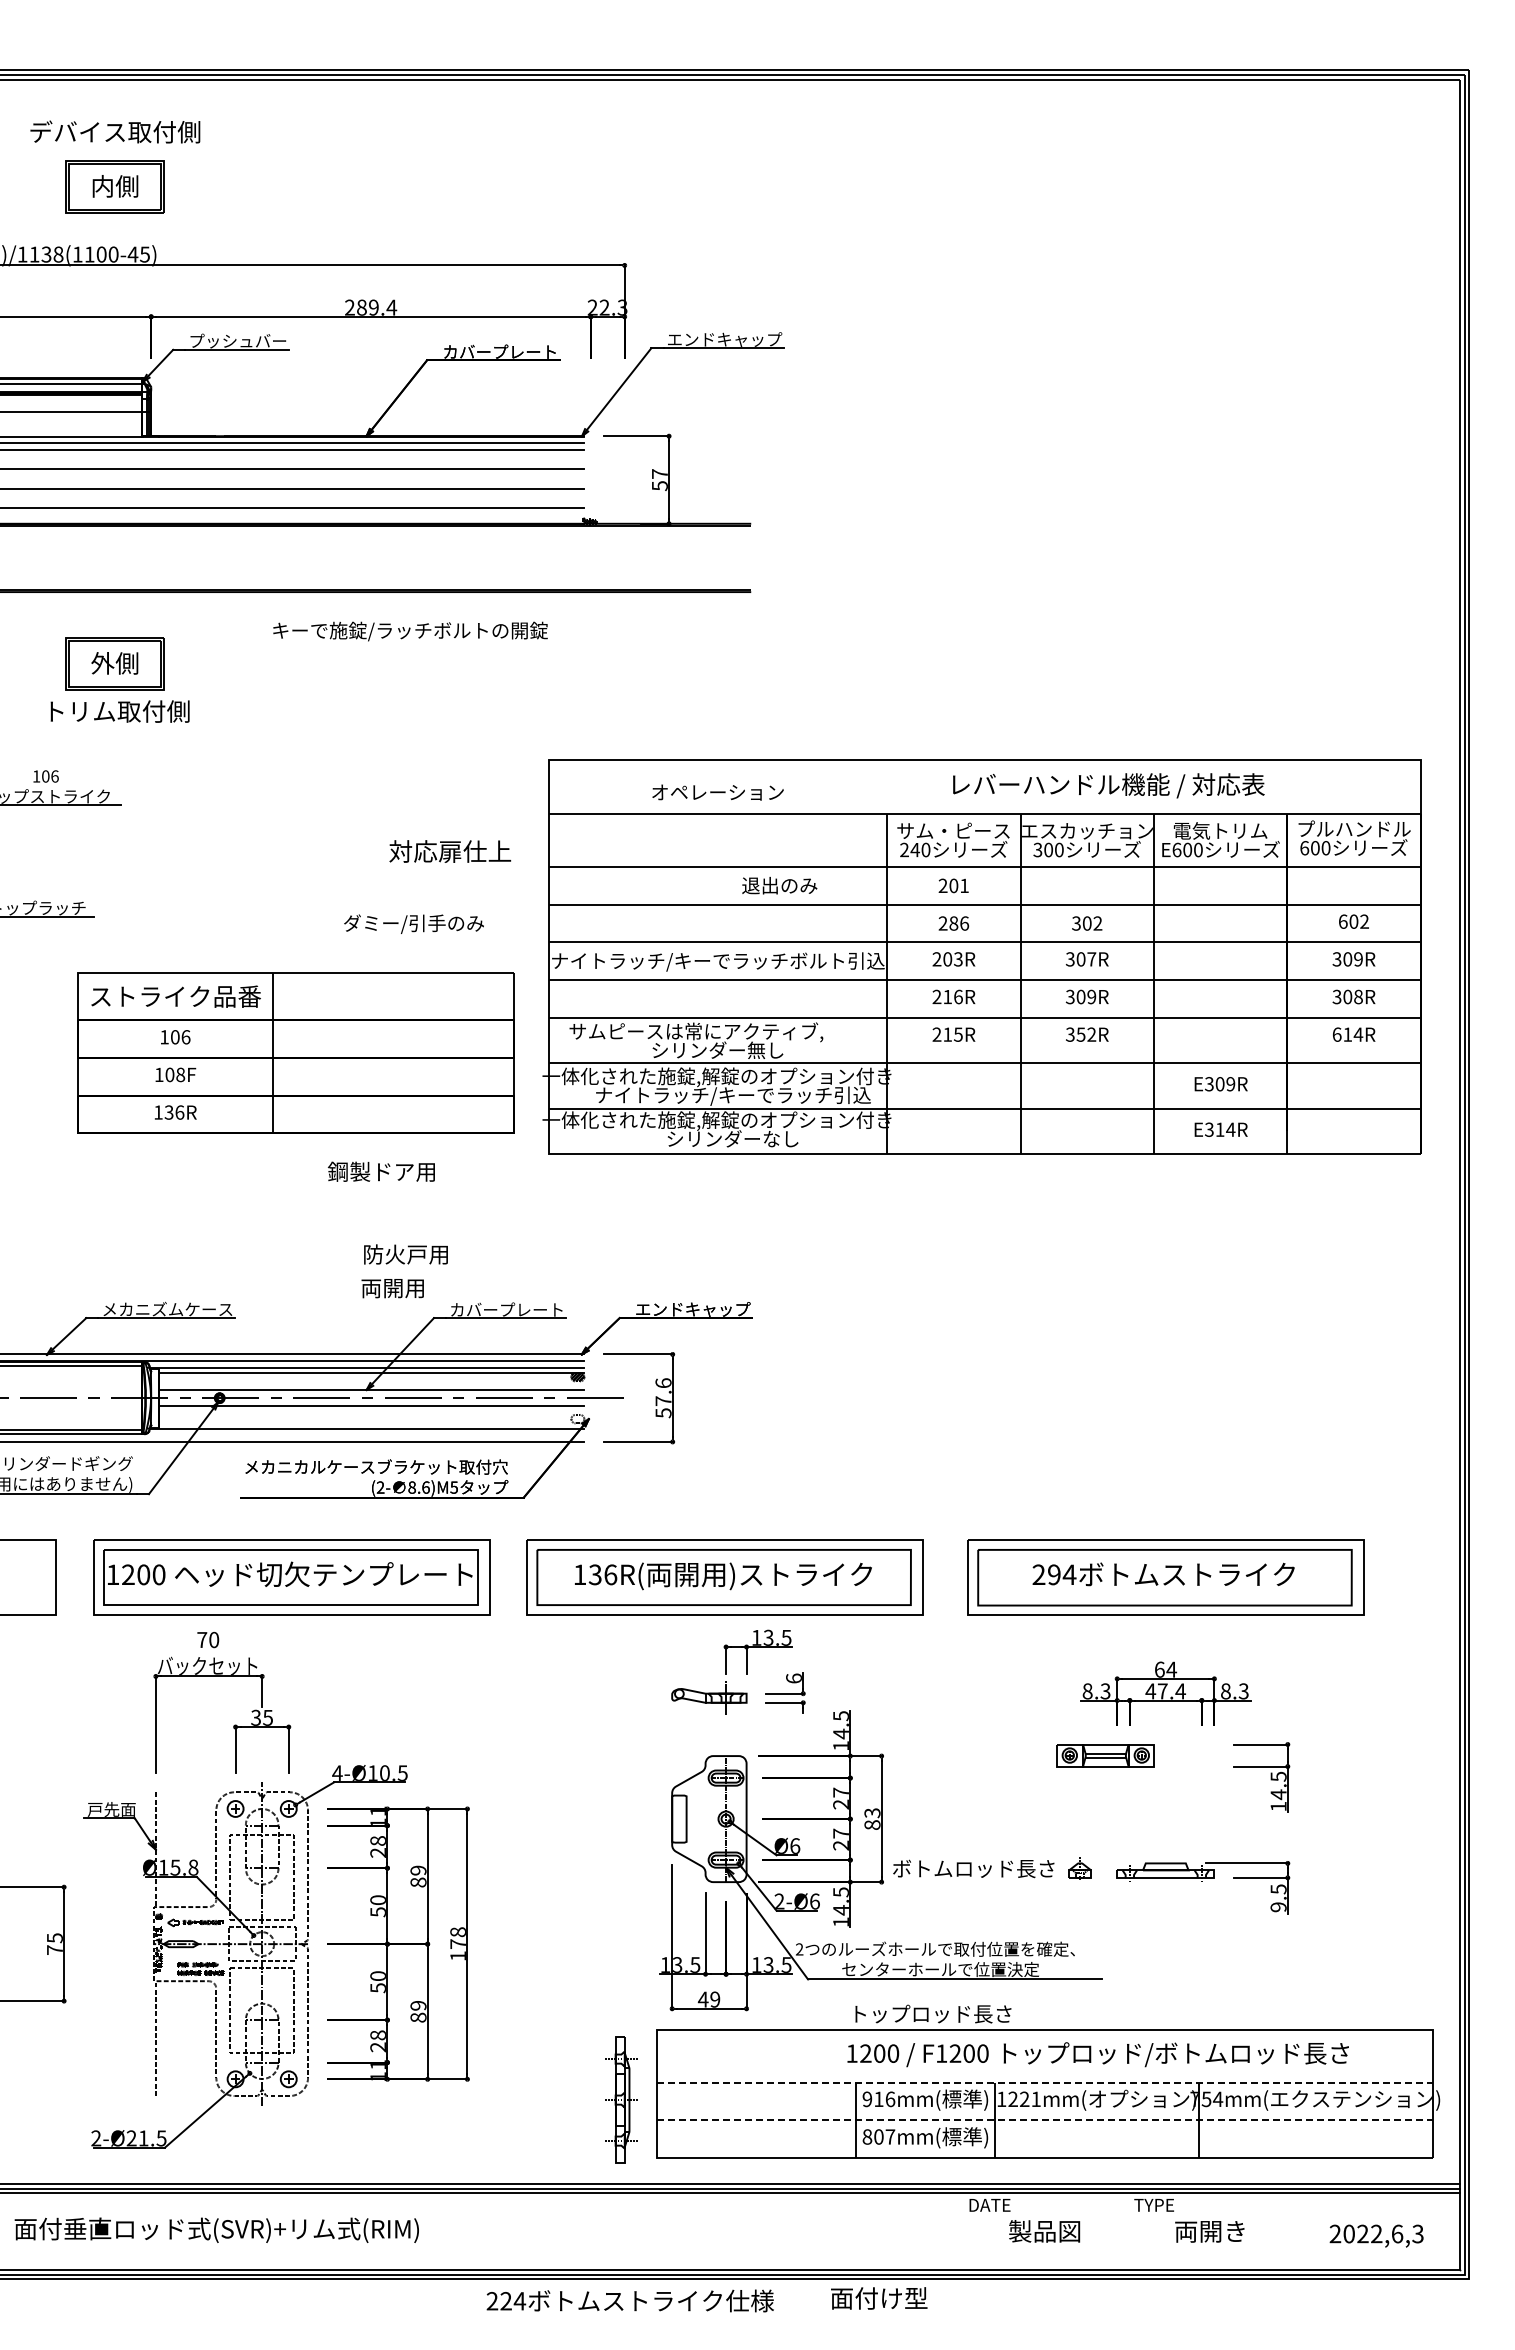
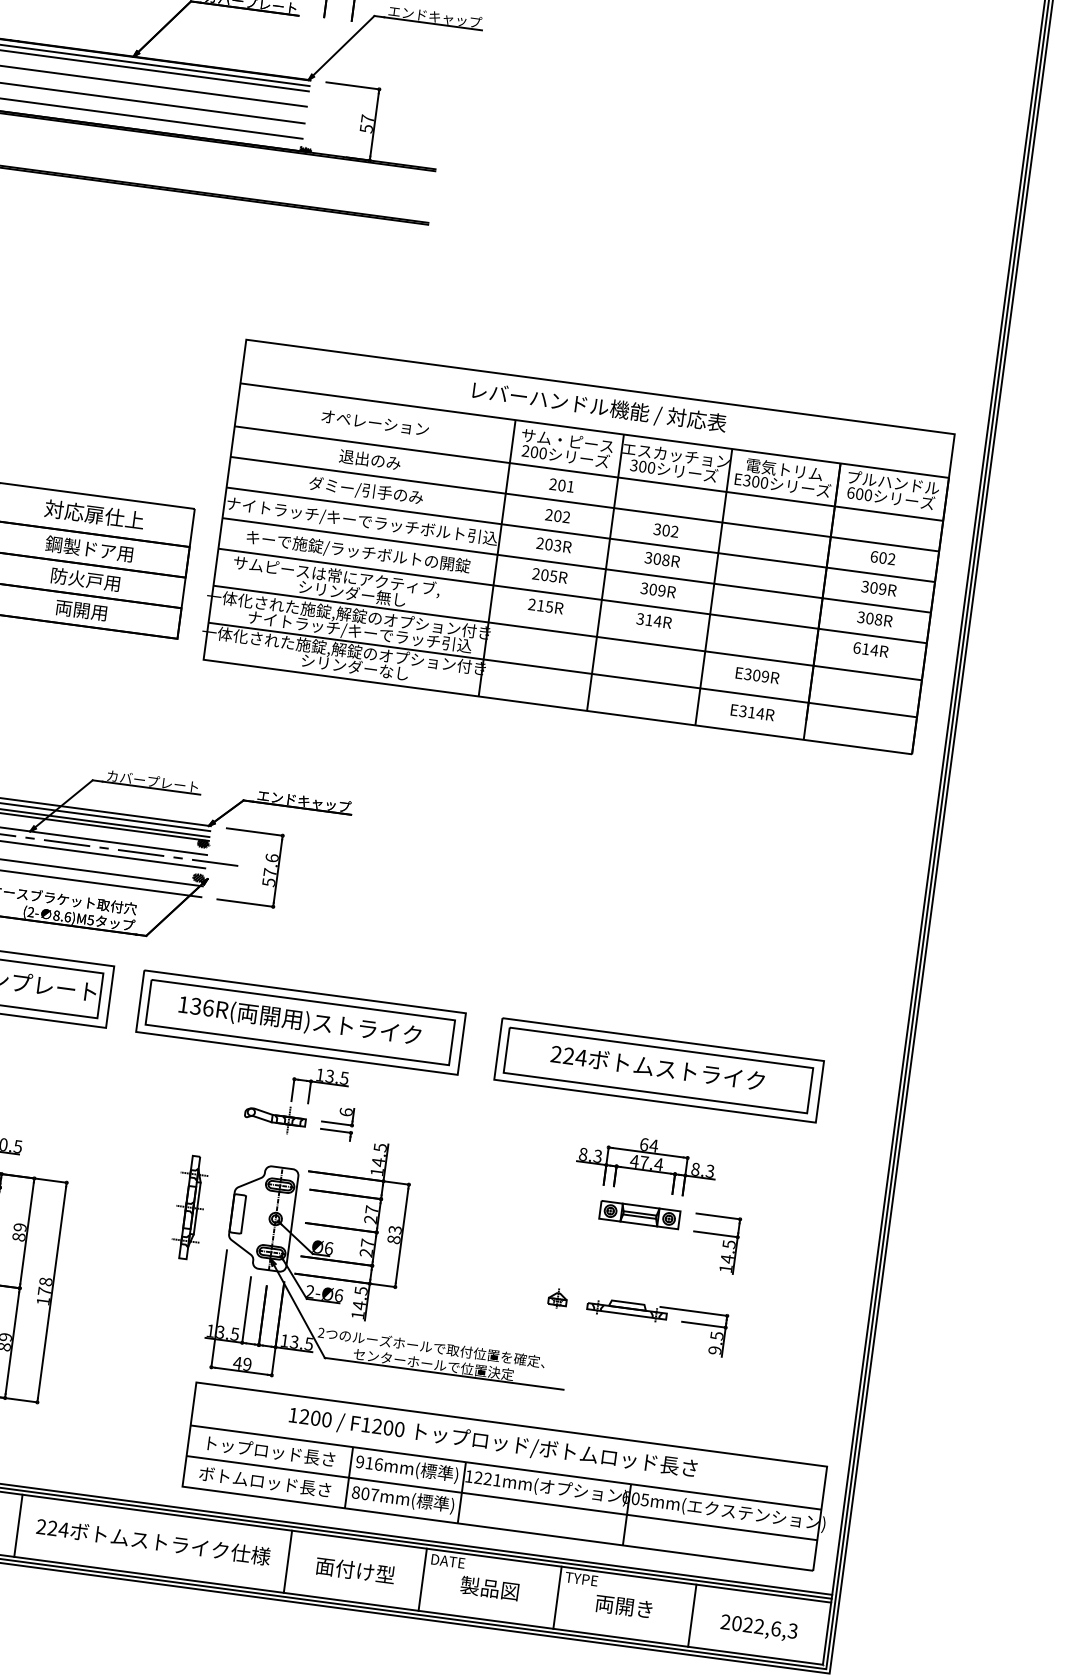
text: (410, 631) -> (358, 552), moved
text: (1108, 785) -> (599, 407), moved
text: (717, 792) -> (374, 423), moved
text: (915, 849) -> (534, 451), 240 -> 200
text: (1176, 849) -> (746, 480), E600 -> E300
text: (450, 851) -> (94, 514), moved
text: (779, 885) -> (369, 459), moved
text: (413, 923) -> (365, 490), moved
text: (959, 923) -> (562, 516), 286 -> 202
text: (1091, 959) -> (665, 560), 307R -> 308R
text: (952, 996) -> (548, 575), 216R -> 205R
text: (1086, 1034) -> (653, 620), 352R -> 314R
text: (381, 1171) -> (89, 548), moved
text: (405, 1254) -> (85, 579), moved
text: (392, 1288) -> (81, 610), moved
hatch: (577, 1418) -> (198, 877), added
text: (1054, 1574) -> (569, 1055), 294 -> 224
part: (1105, 1755) -> (639, 1214), moved
text: (973, 1868) -> (265, 1481), moved
text: (933, 2013) -> (271, 1451), moved
text: (1097, 2054) -> (492, 1442), moved
line: (1045, 2082) -> (506, 1467), dashed -> solid
part: (621, 2099) -> (190, 1207), moved
text: (1206, 2099) -> (635, 1498), 754mm( -> 605mm(
line: (1045, 2120) -> (502, 1498), dashed -> solid
line: (464, 2231) -> (18, 1525), added
line: (796, 2231) -> (288, 1561), added
line: (962, 2231) -> (423, 1579), added
line: (1127, 2231) -> (557, 1597), added
line: (1293, 2231) -> (692, 1615), added
text: (879, 2298) -> (355, 1570), moved
text: (629, 2300) -> (152, 1541), moved

